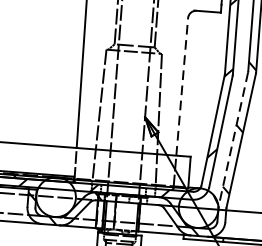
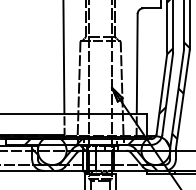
line: (182, 86) -> (137, 63), dashed -> solid
line: (233, 139) -> (177, 99), dashed -> solid

